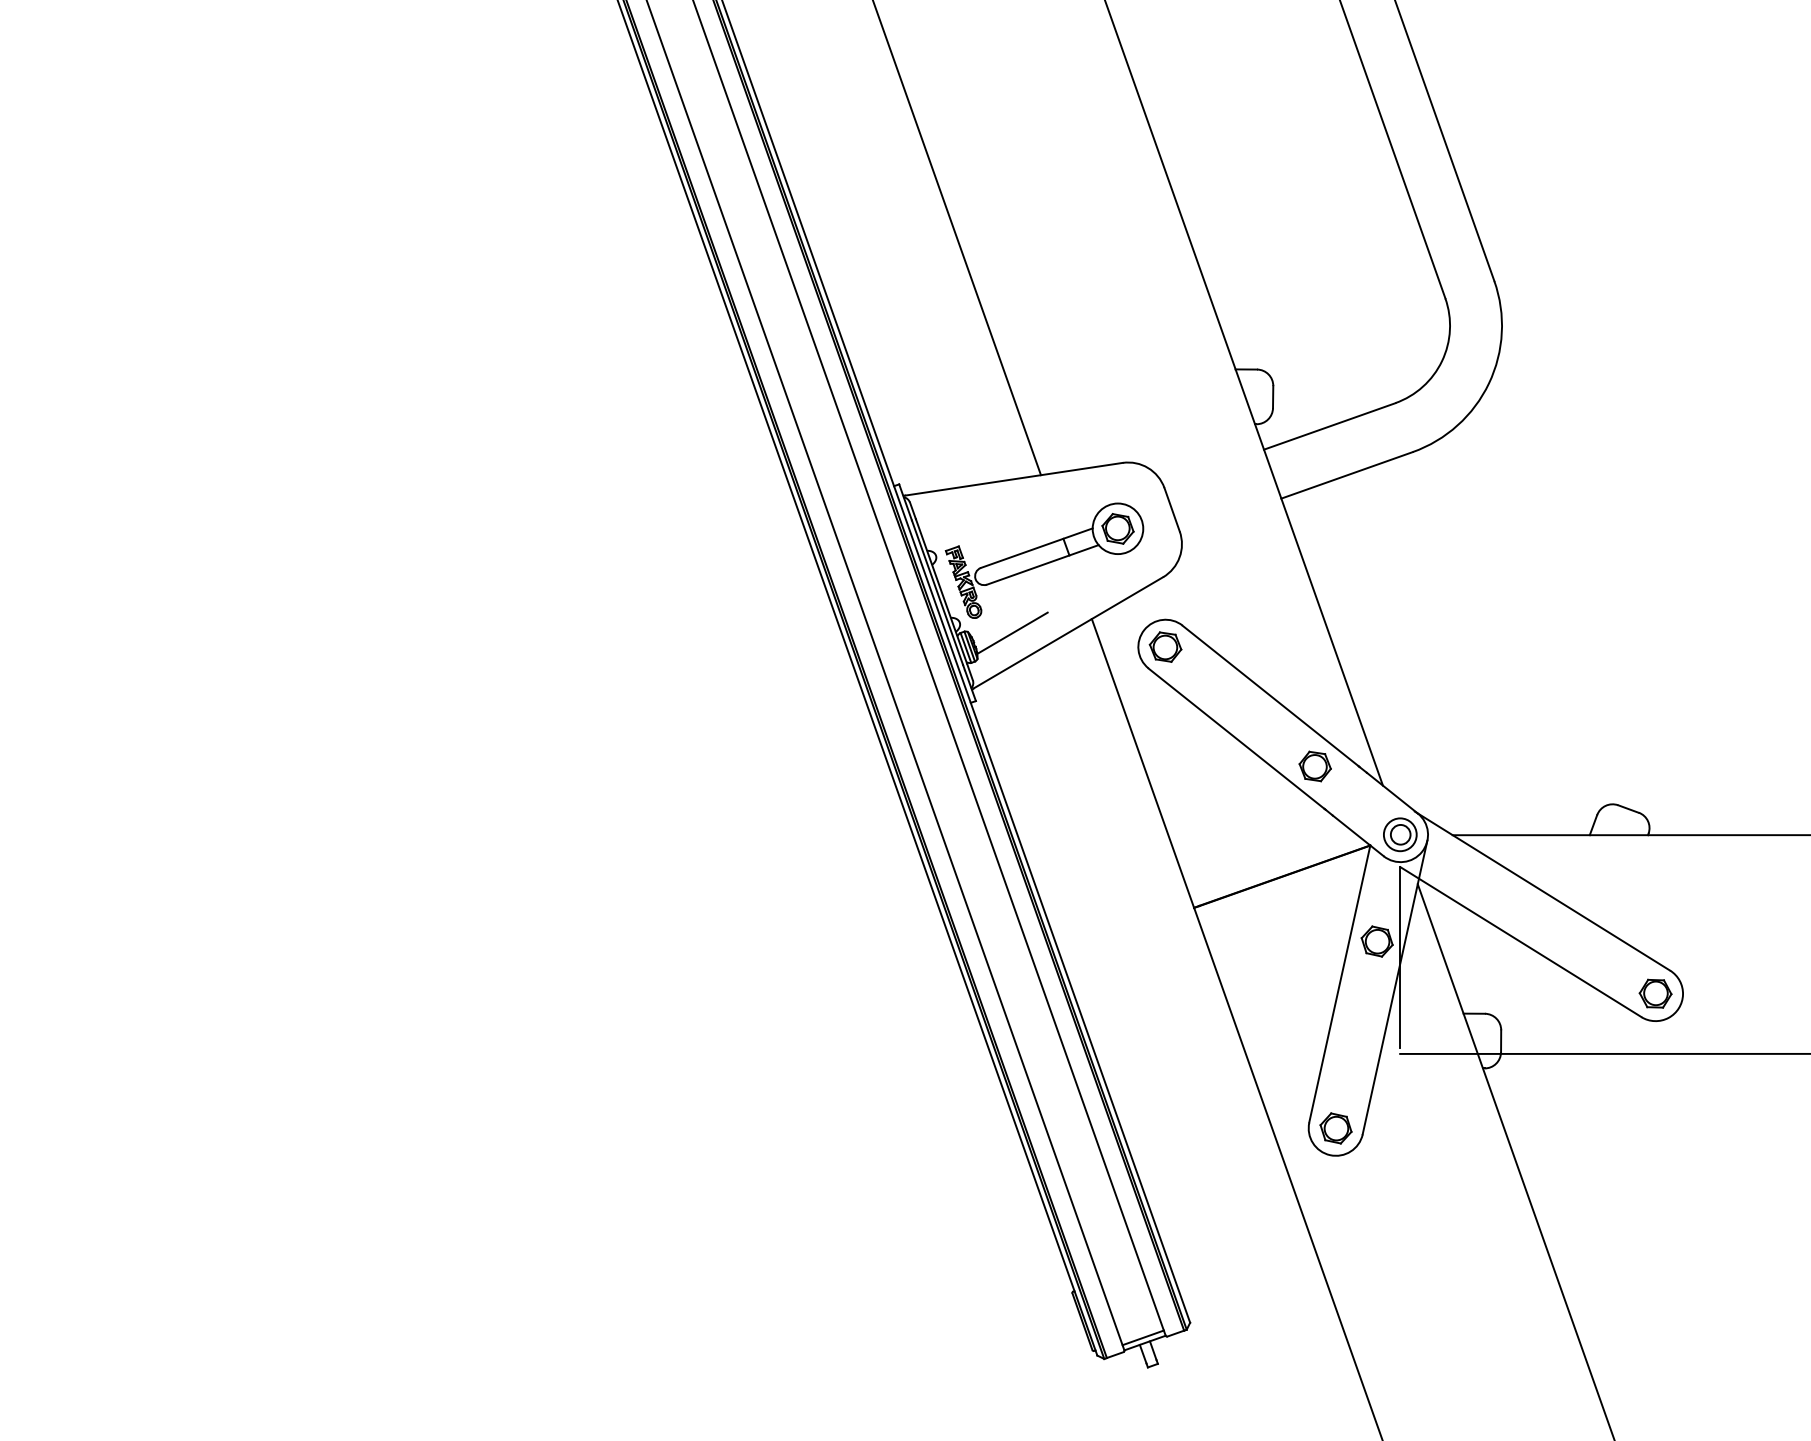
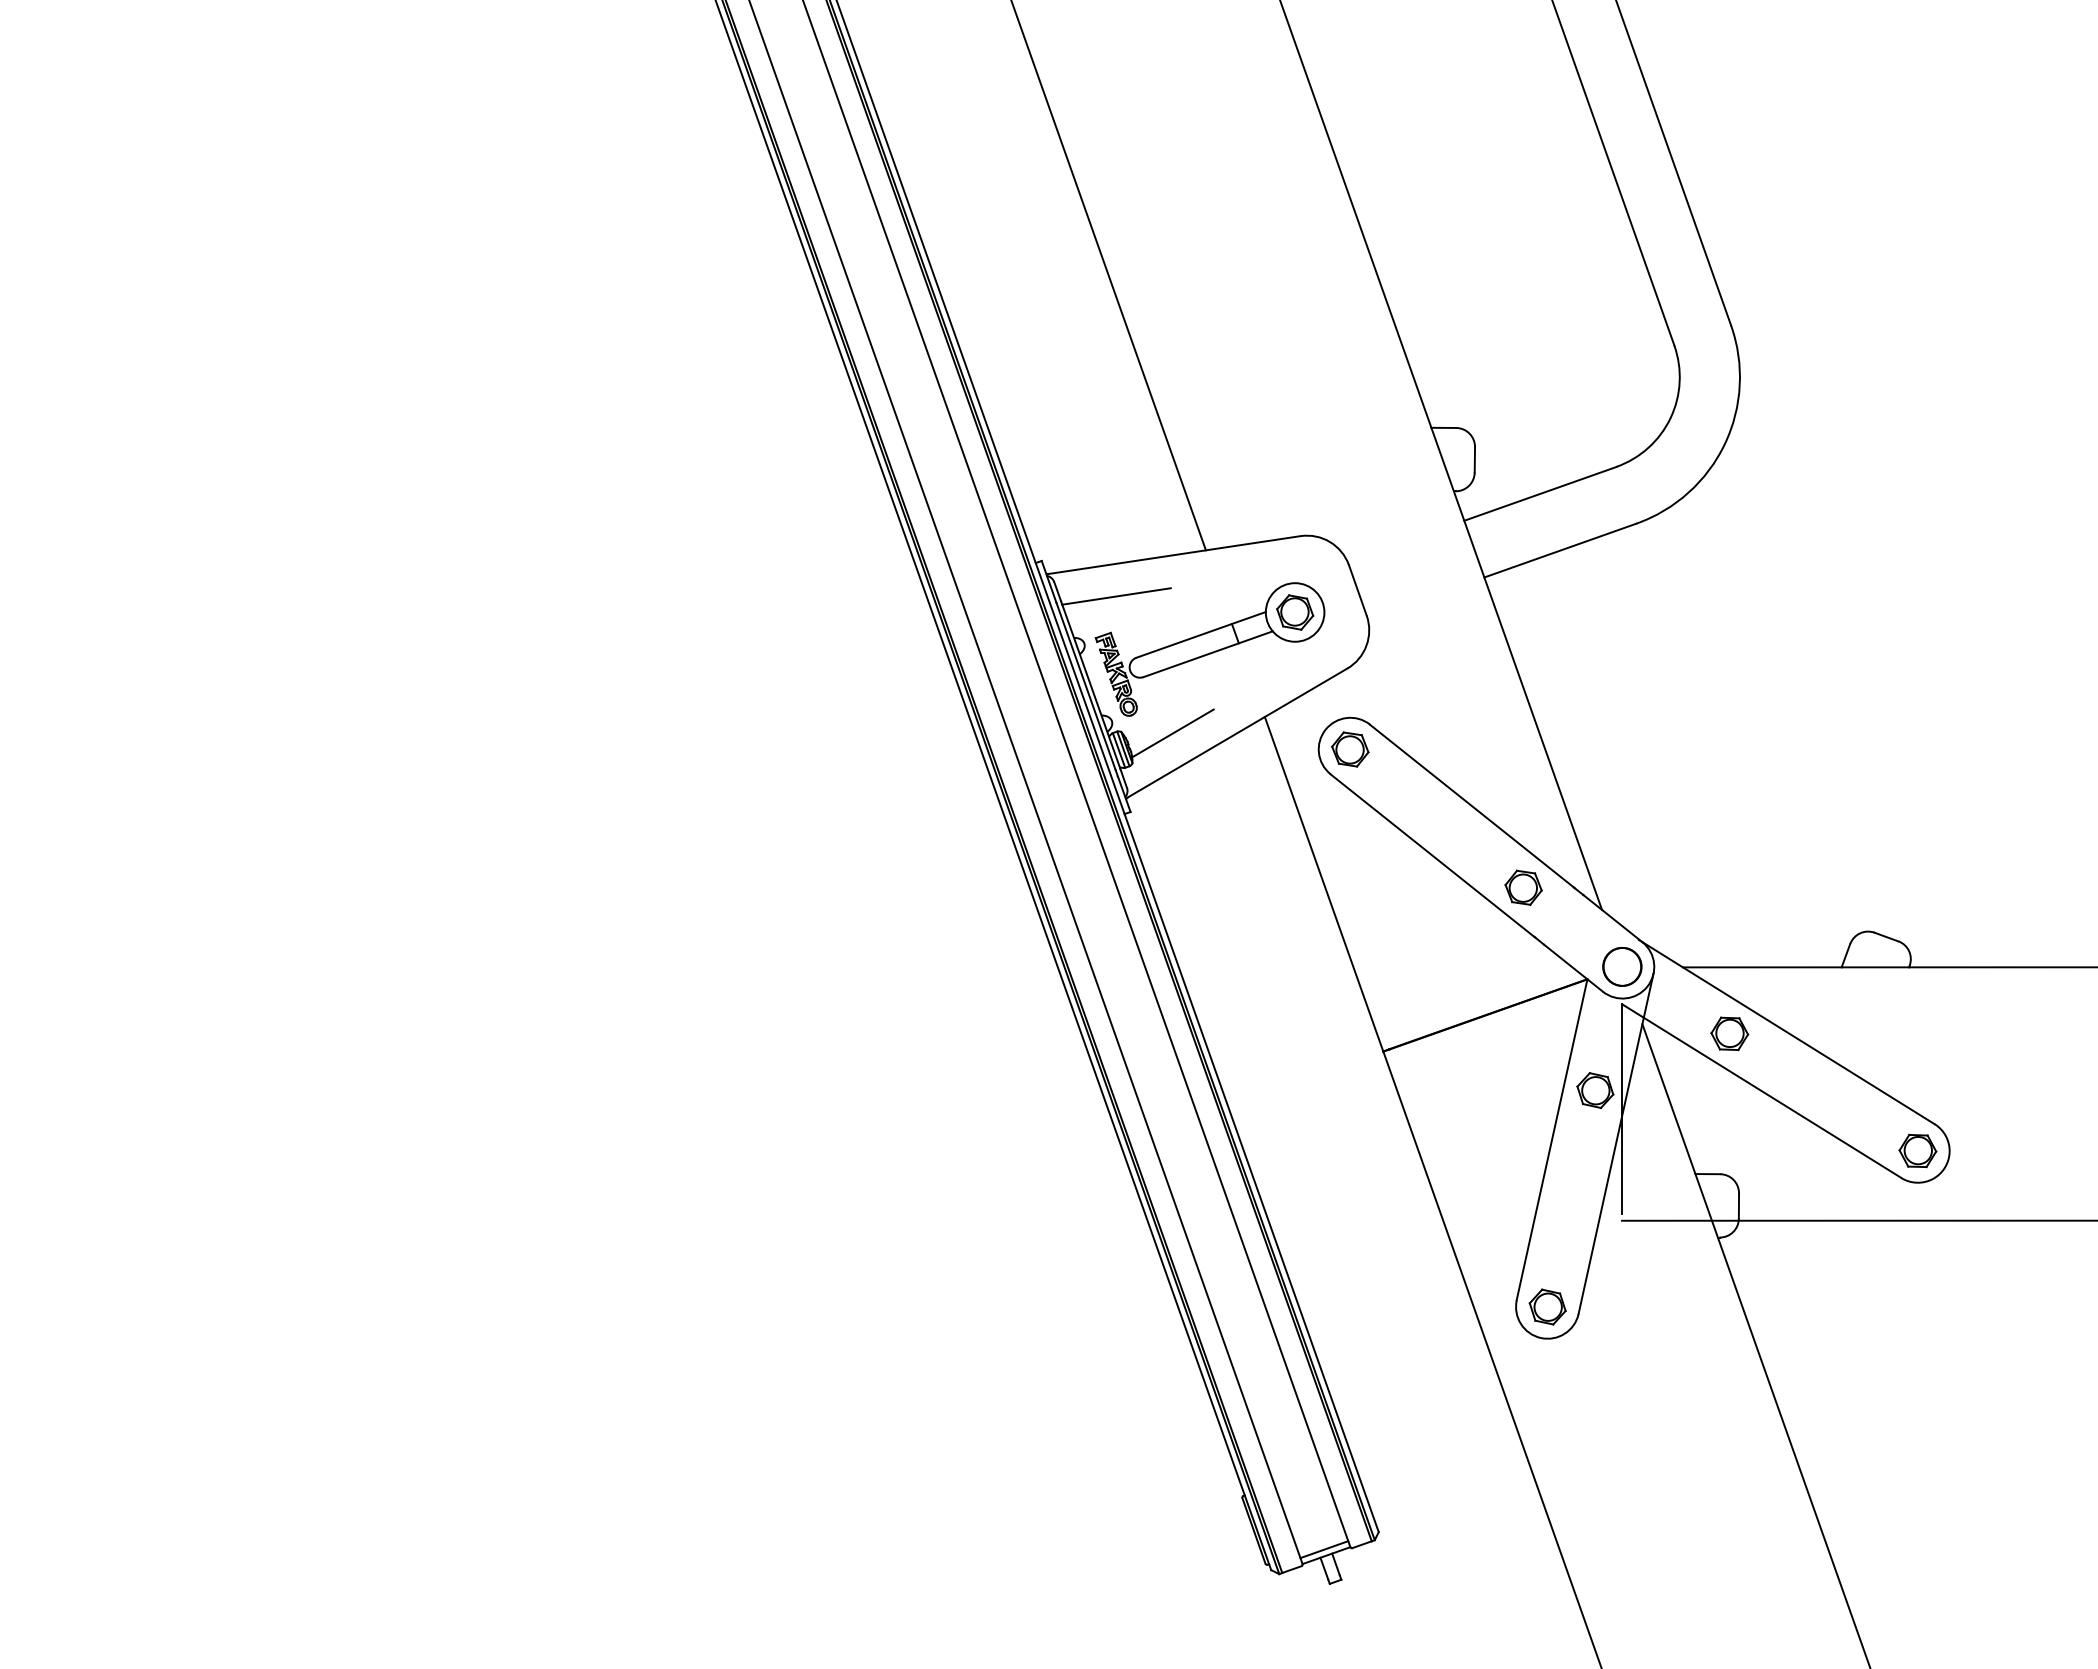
line: (963, 515) -> (1116, 596), added
circle: (1400, 834) -> (1622, 966), size x1.67
part: (1492, 892) -> (1729, 1033), added

